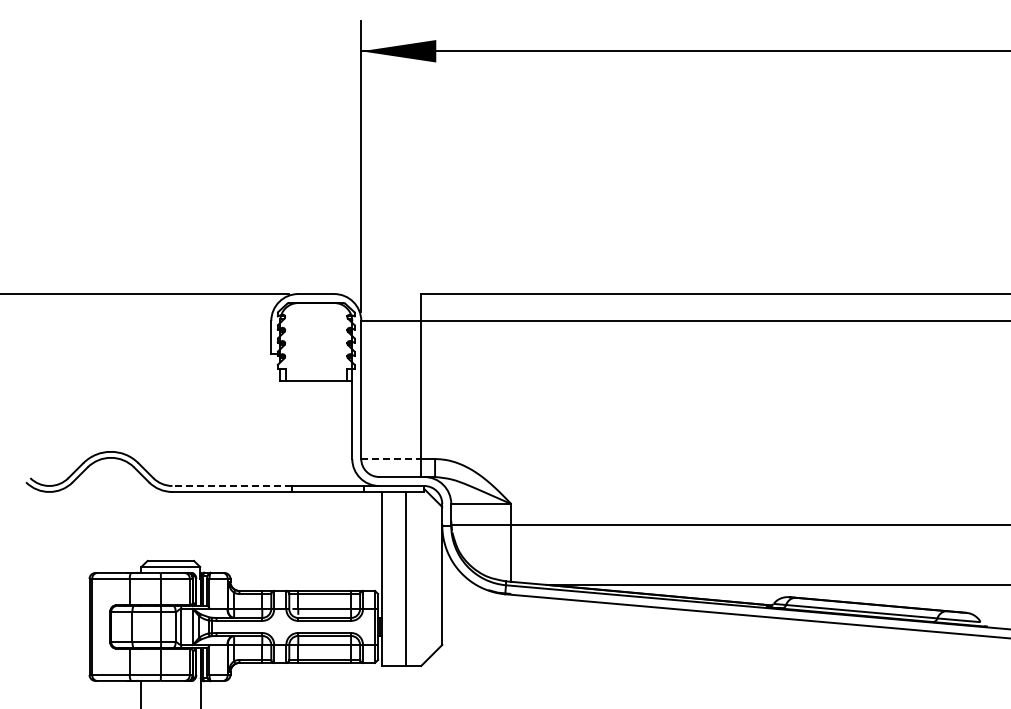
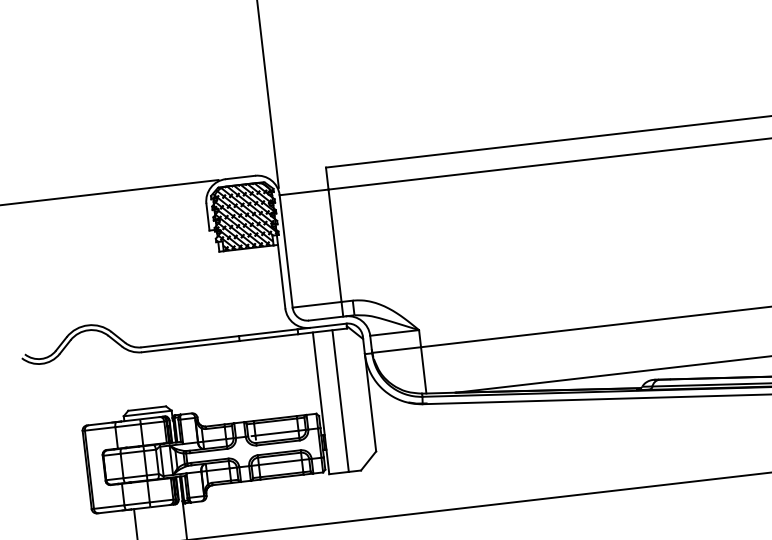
hatch: (315, 342) -> (244, 217), added
line: (391, 459) -> (317, 305), dashed -> solid
line: (232, 486) -> (190, 342), dashed -> solid

